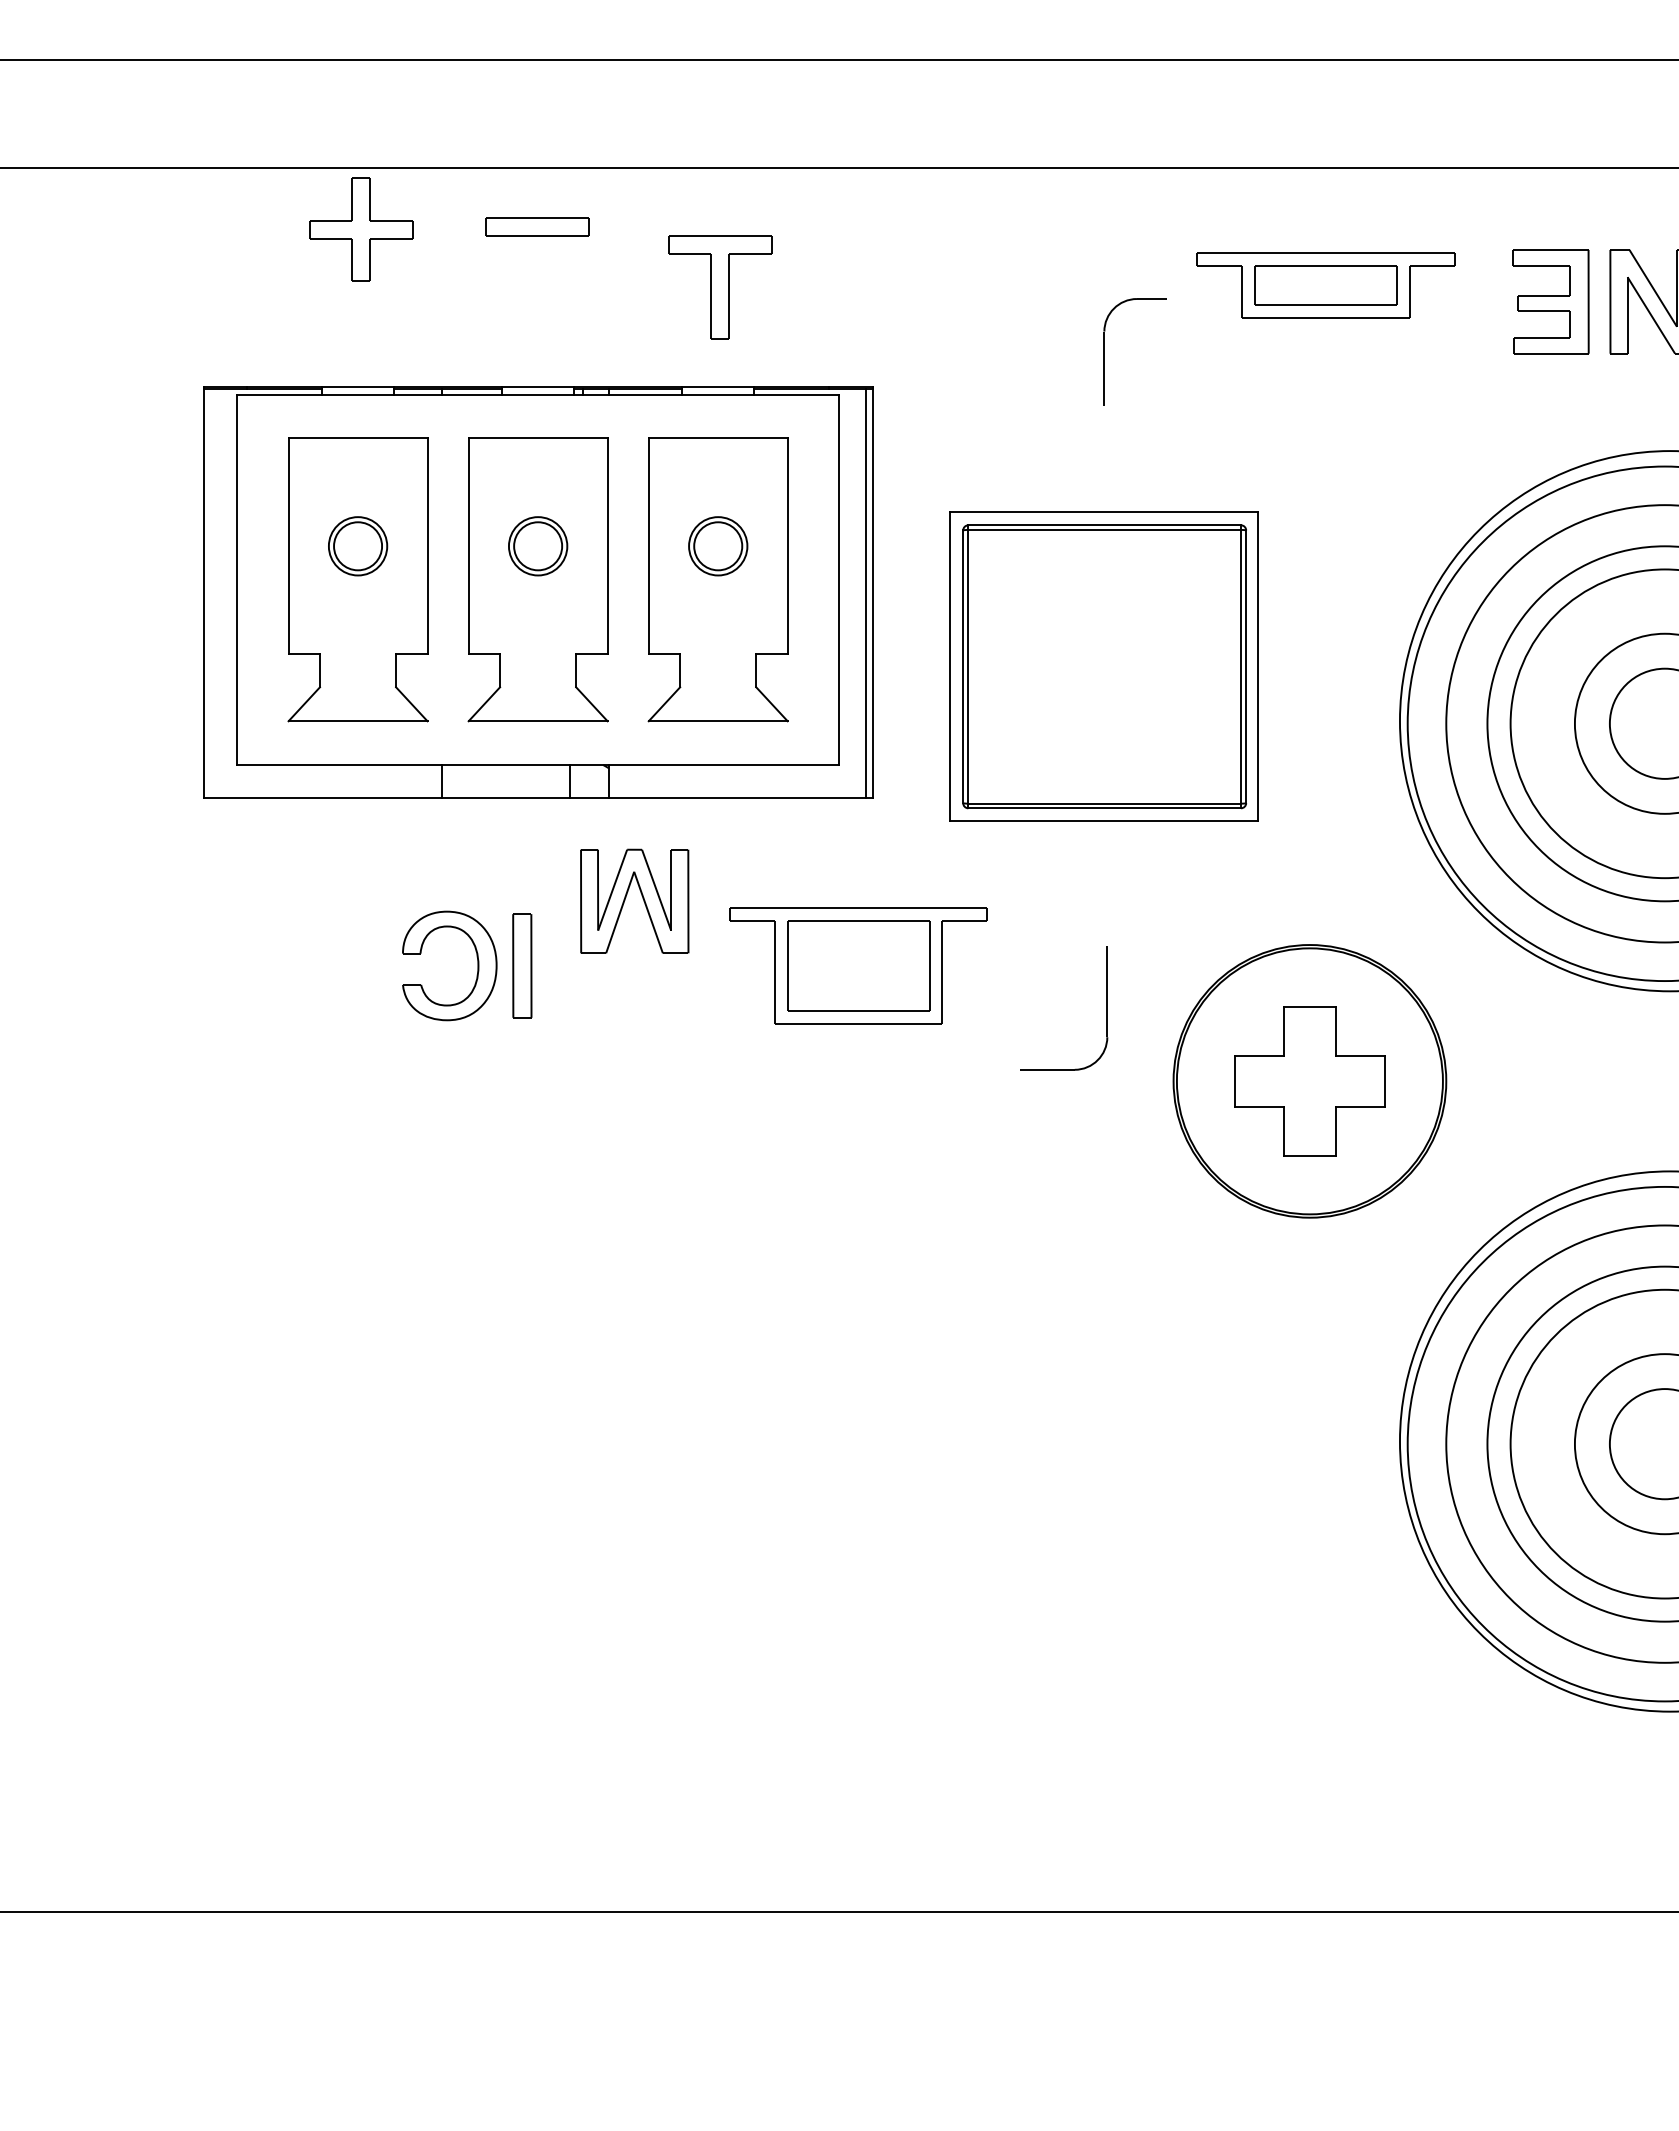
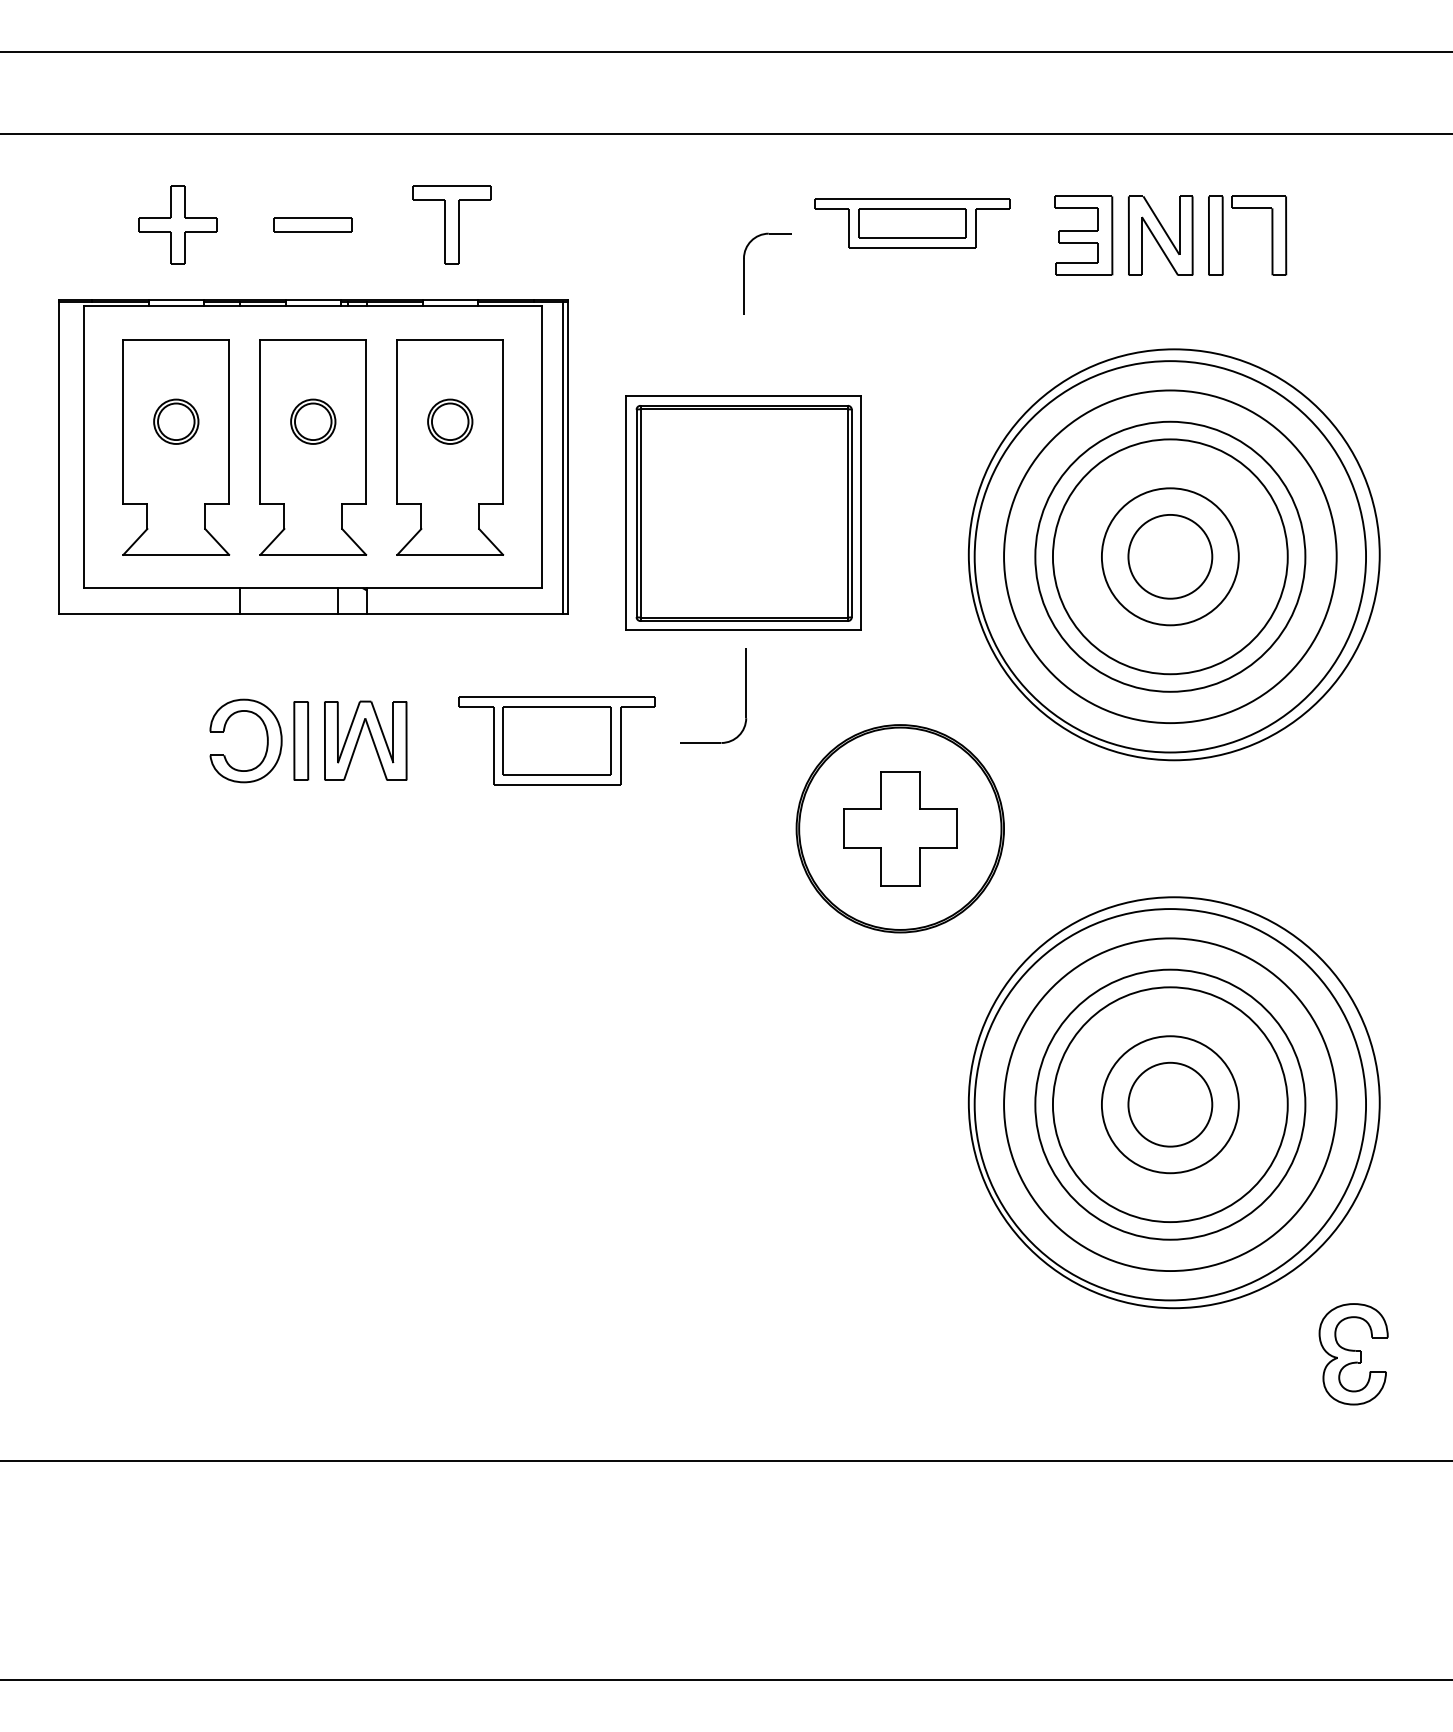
part: (537, 226) -> (312, 224), moved
part: (360, 229) -> (177, 224), moved
part: (642, 899) -> (371, 739), moved
part: (1106, 1007) -> (745, 695), moved

